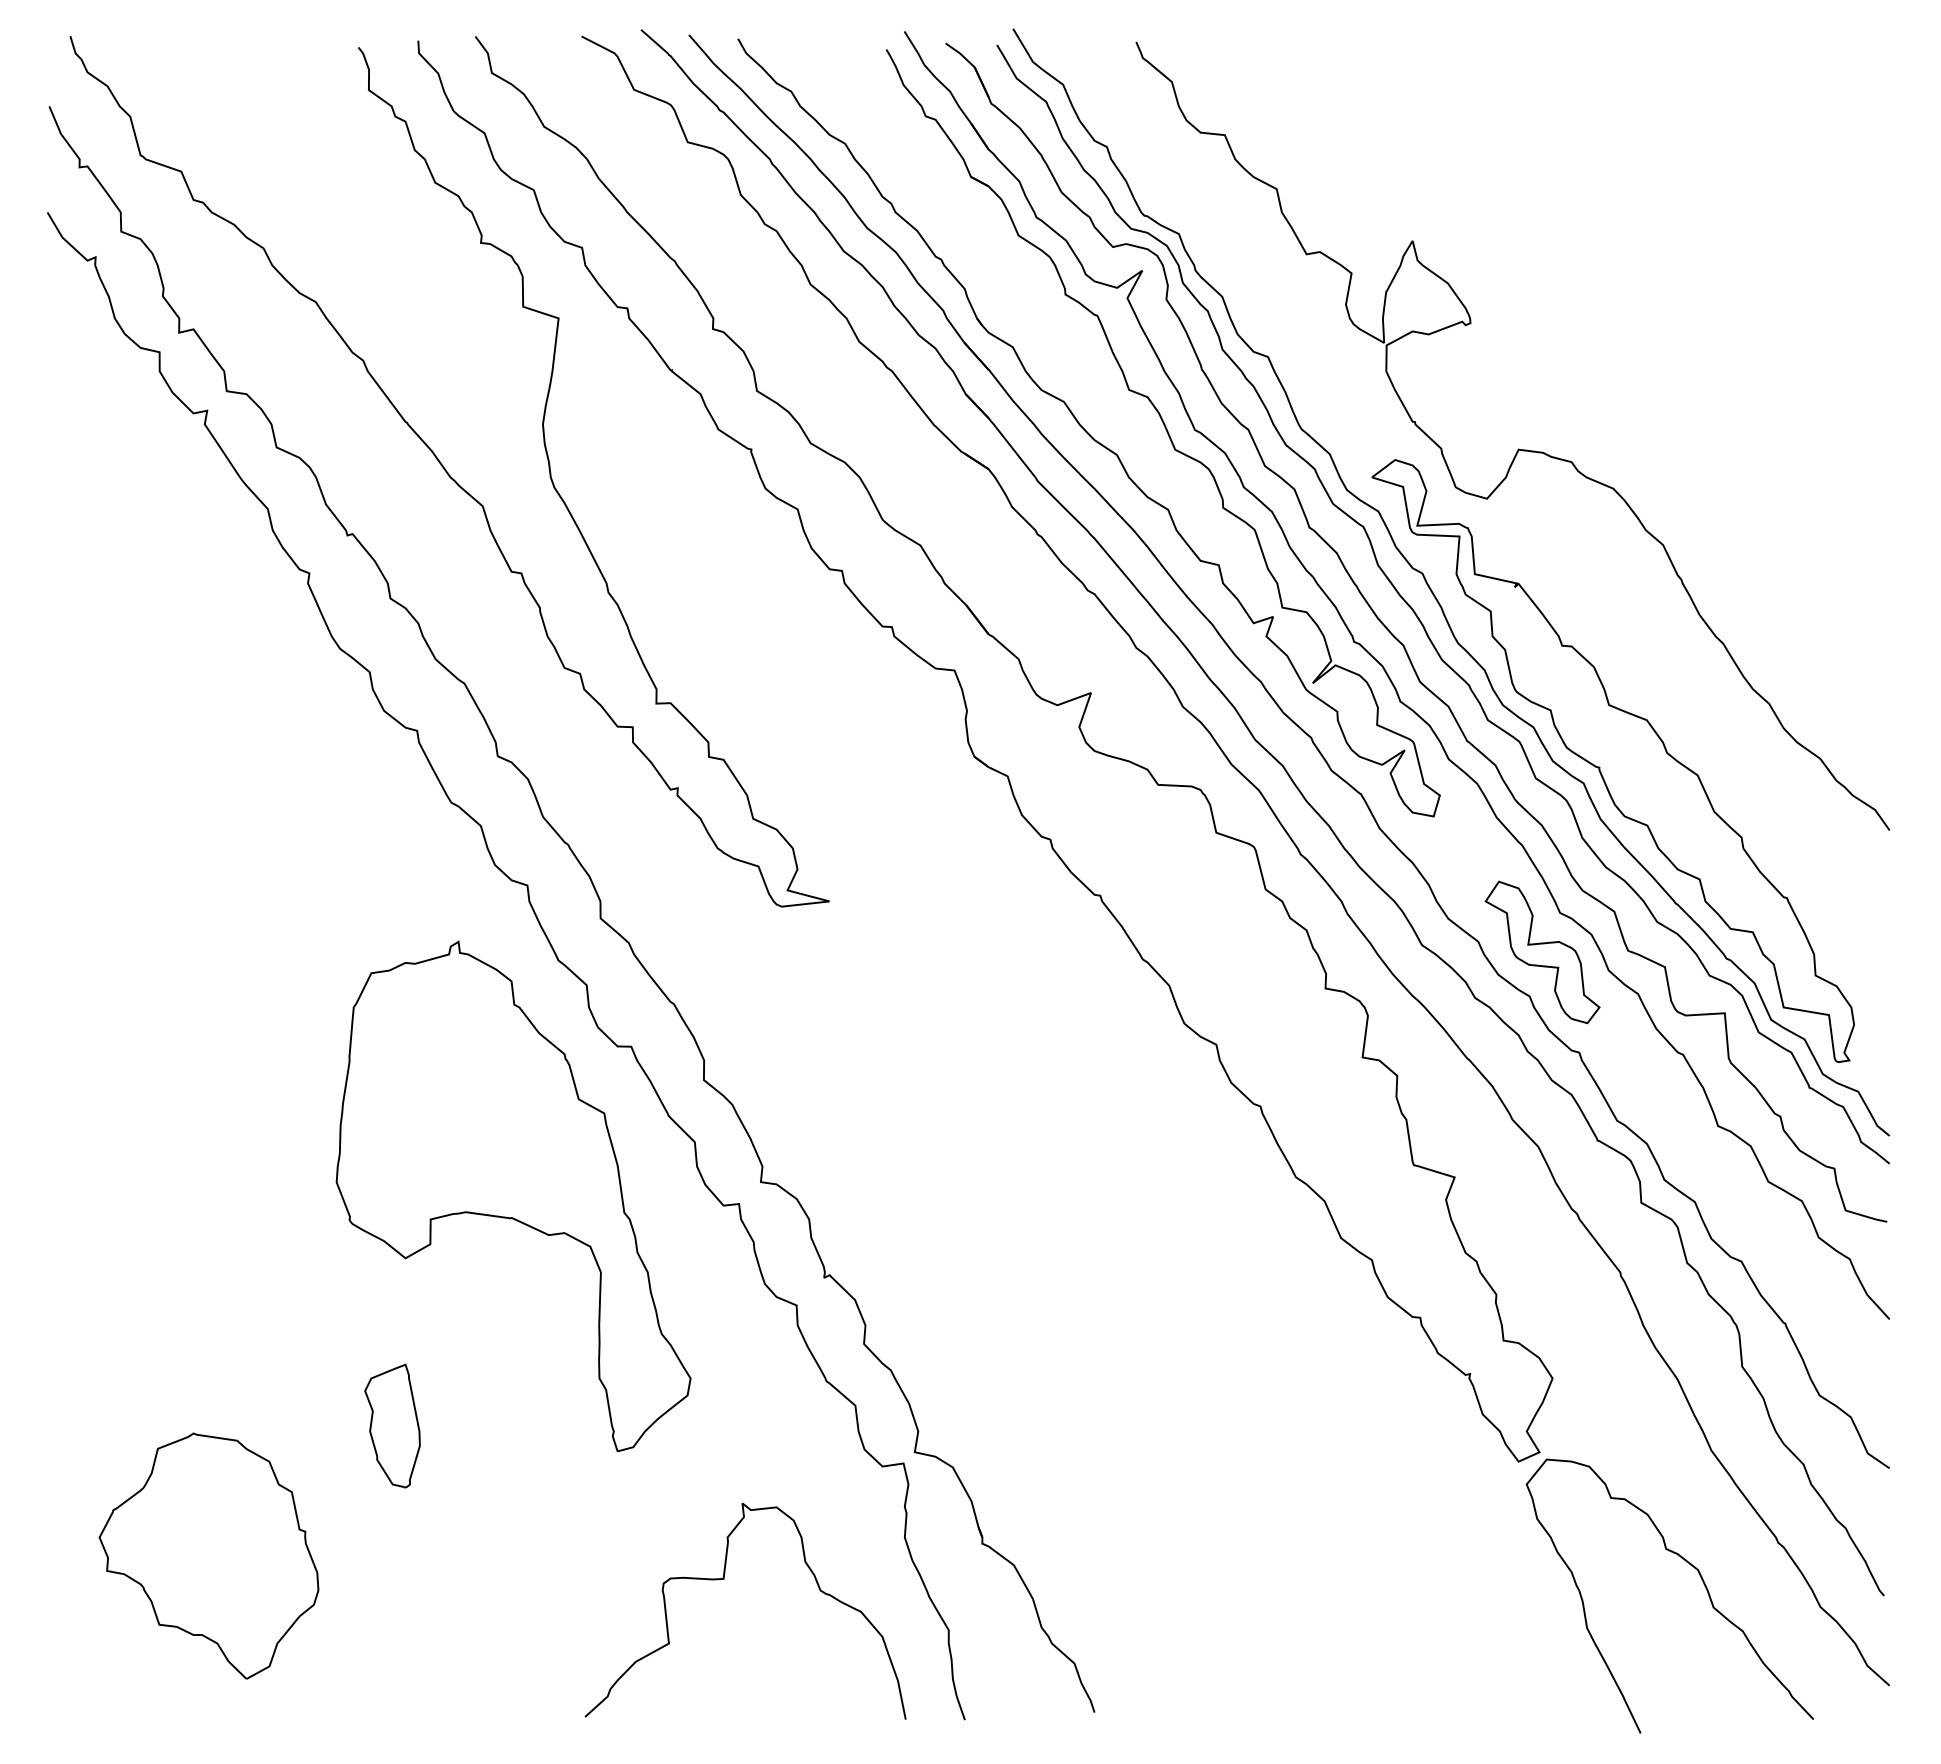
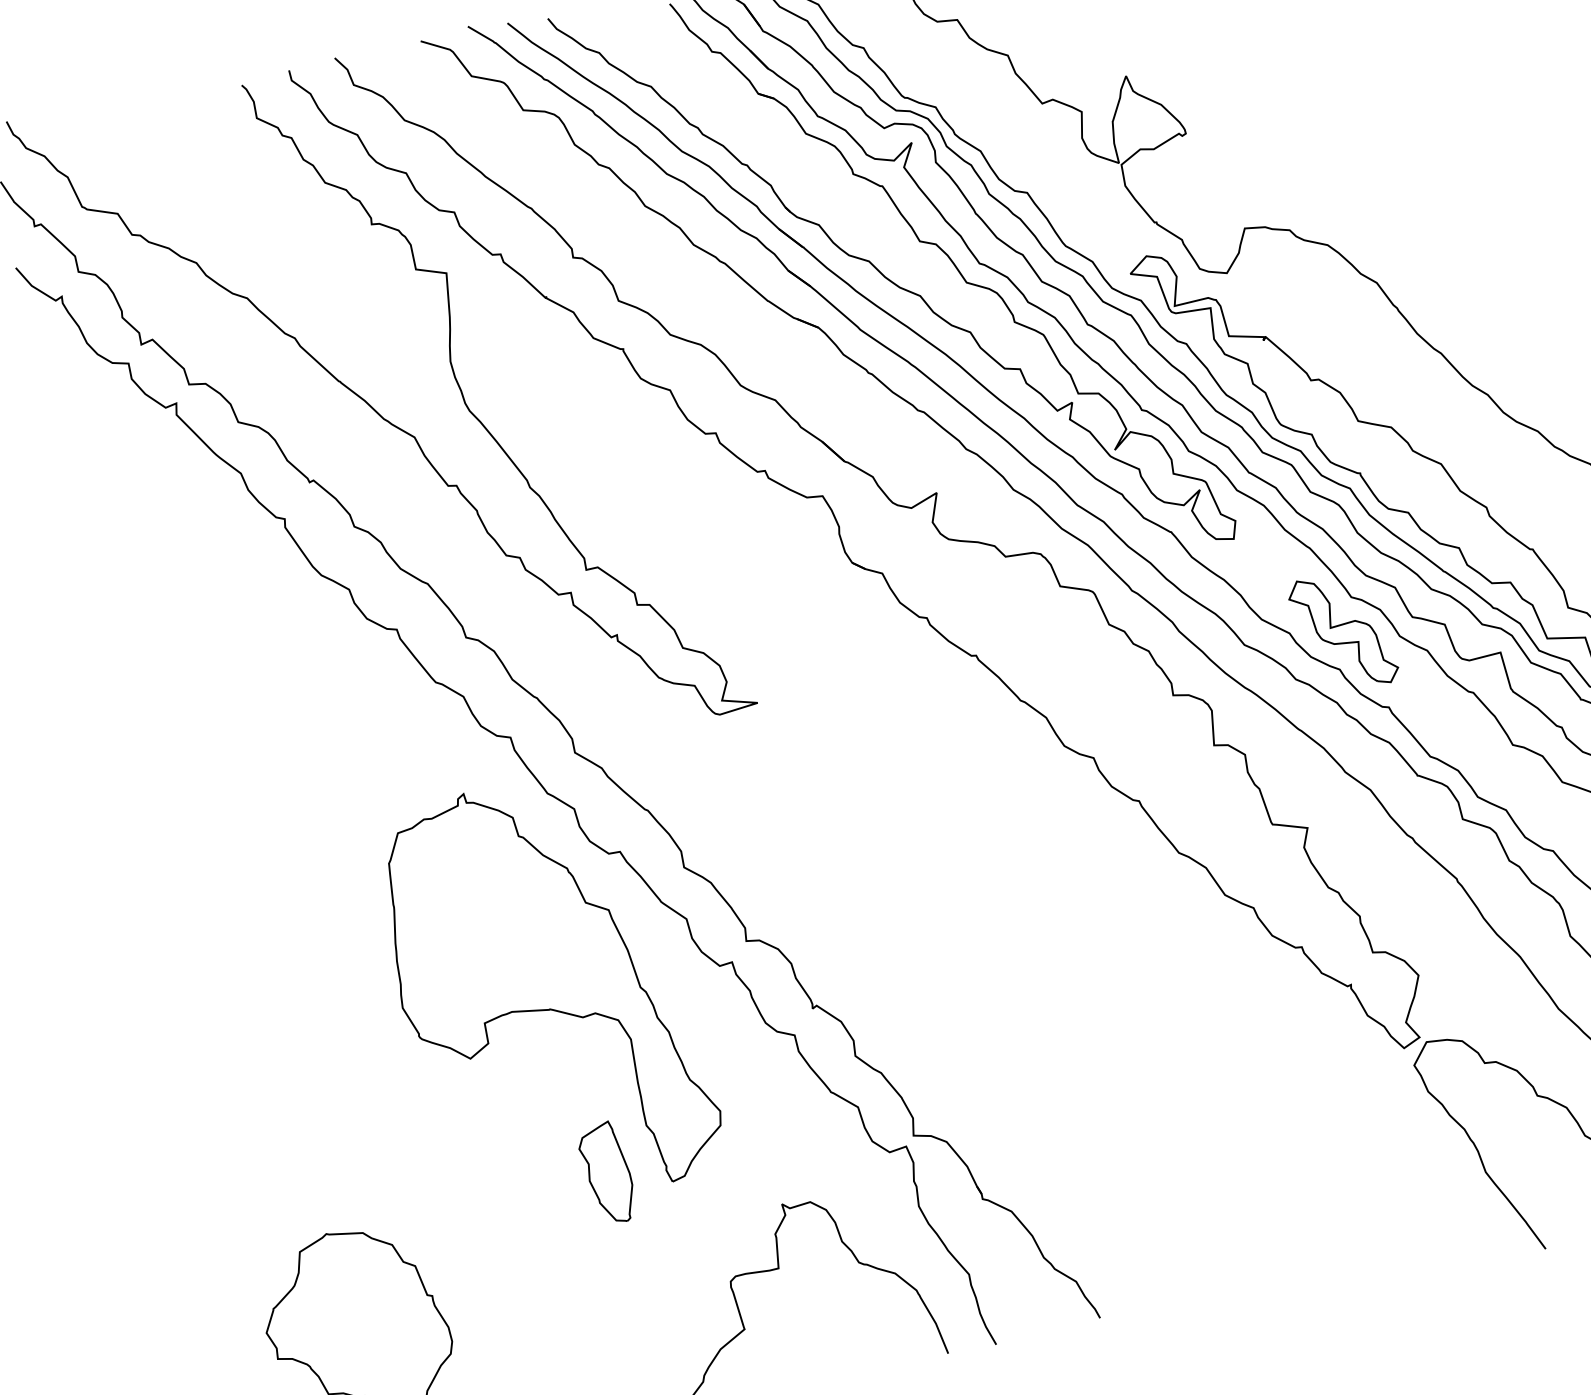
part: (392, 1425) -> (606, 1172), moved

